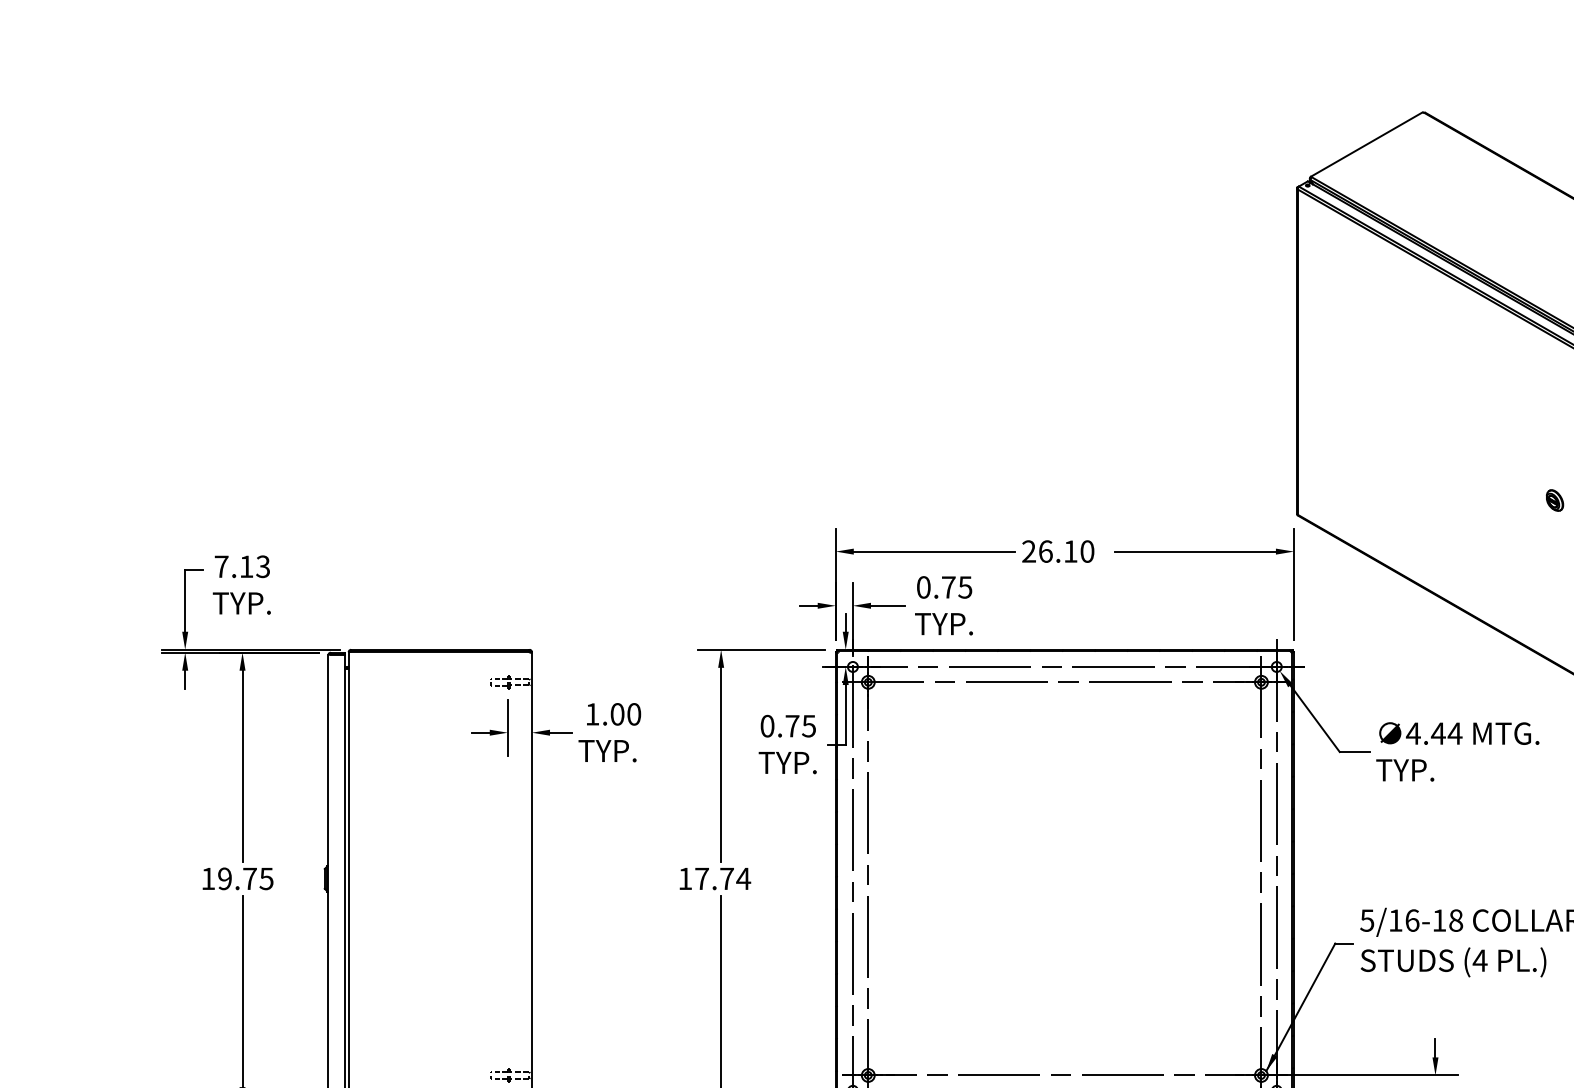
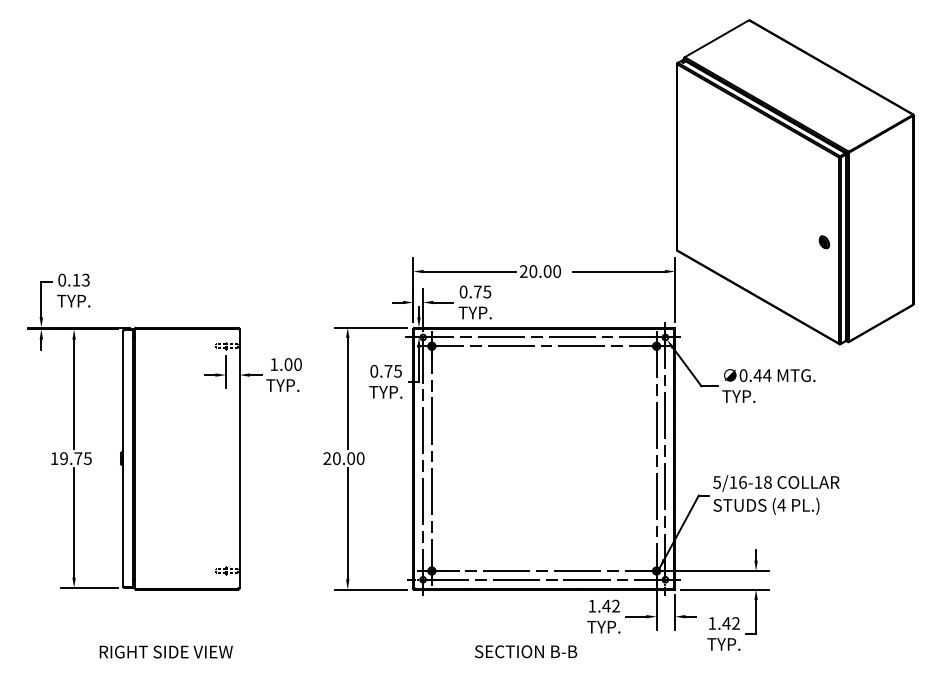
text: (1058, 551) -> (540, 271), 26.10 -> 20.00
text: (222, 565) -> (62, 279), 7.13 -> 0.13
text: (1413, 733) -> (743, 375), 4.44 -> 0.44
text: (713, 878) -> (343, 458), 17.74 -> 20.00

